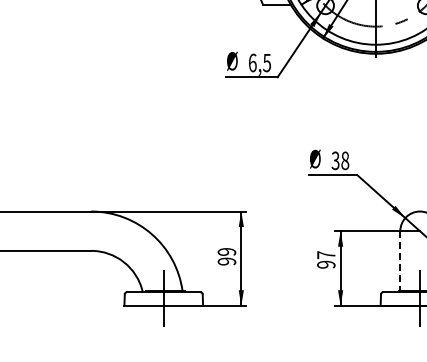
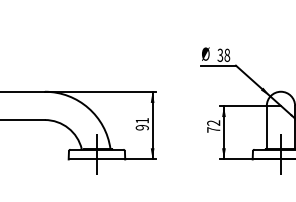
text: (226, 251) -> (142, 120), 99 -> 91
text: (326, 259) -> (213, 126), 97 -> 72
line: (400, 261) -> (266, 127), dashed -> solid

